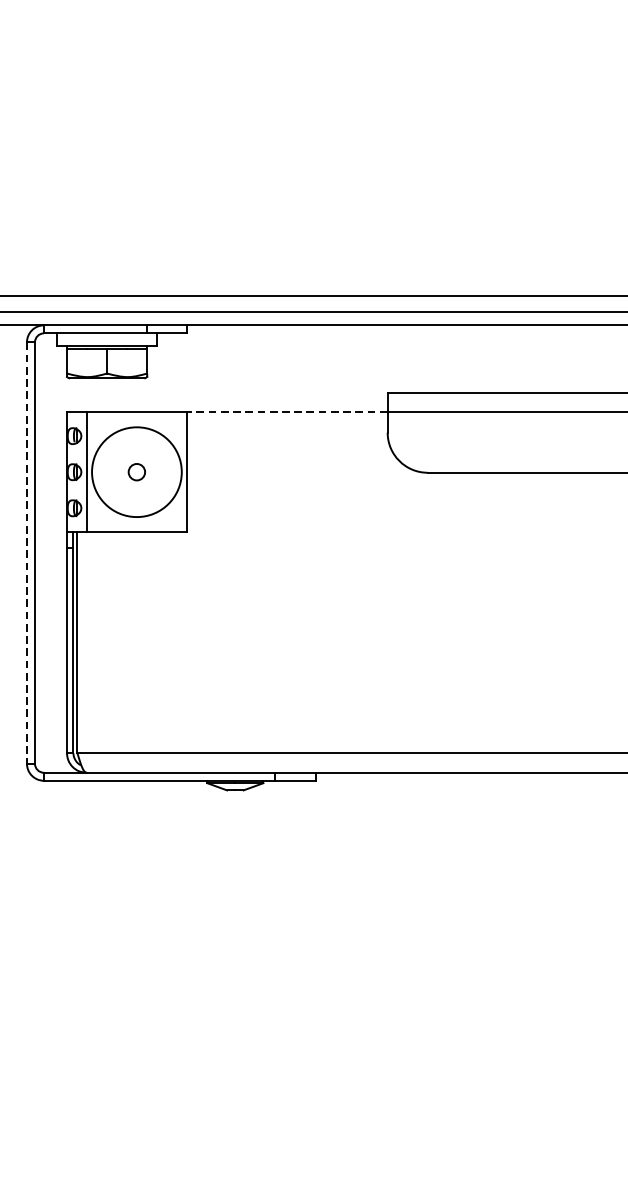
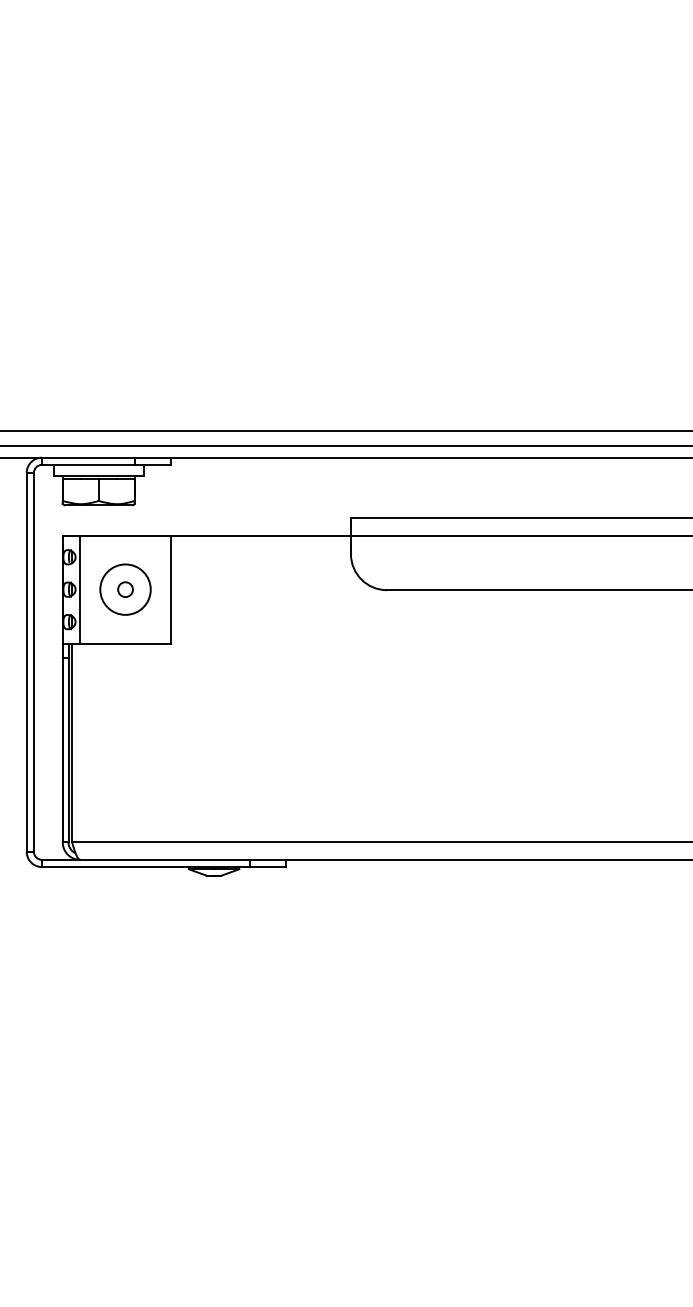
line: (287, 411) -> (260, 535), dashed -> solid
circle: (136, 471) -> (125, 589), size x0.62
line: (26, 553) -> (26, 662), dashed -> solid

